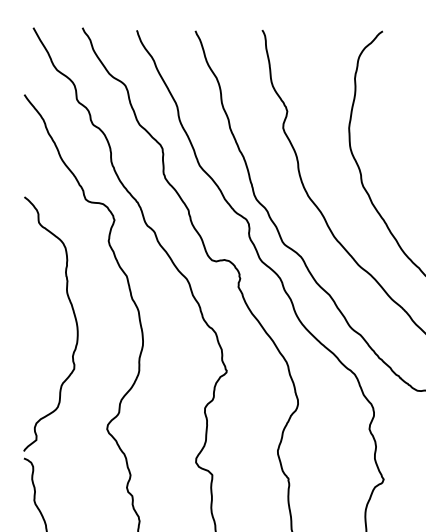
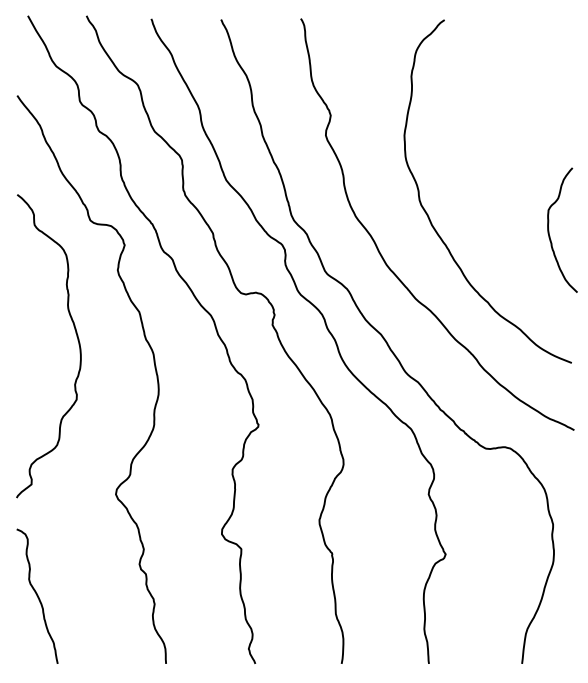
curve: (74, 319) -> (77, 340), moved

